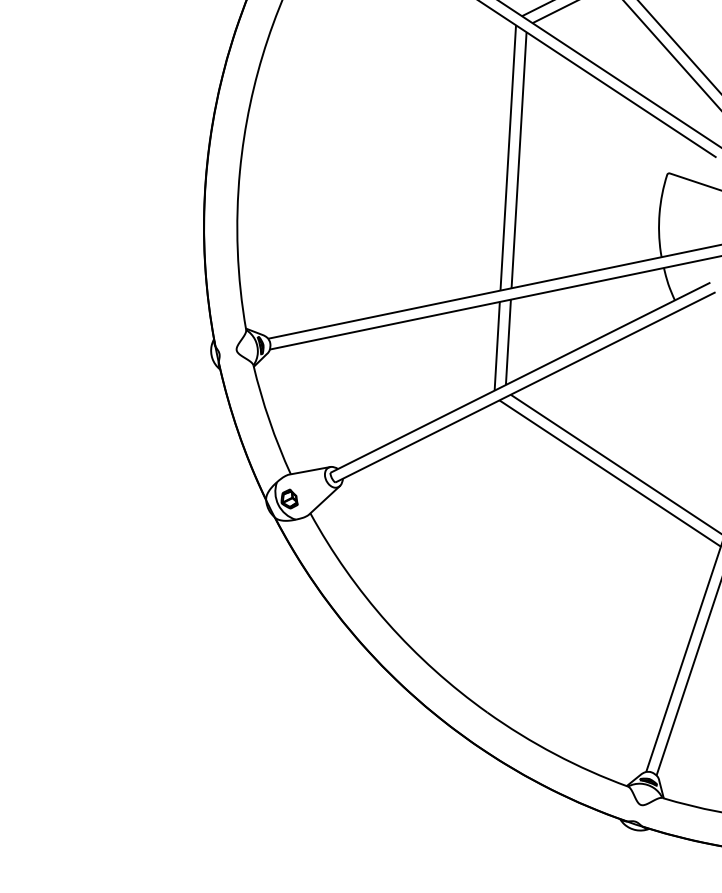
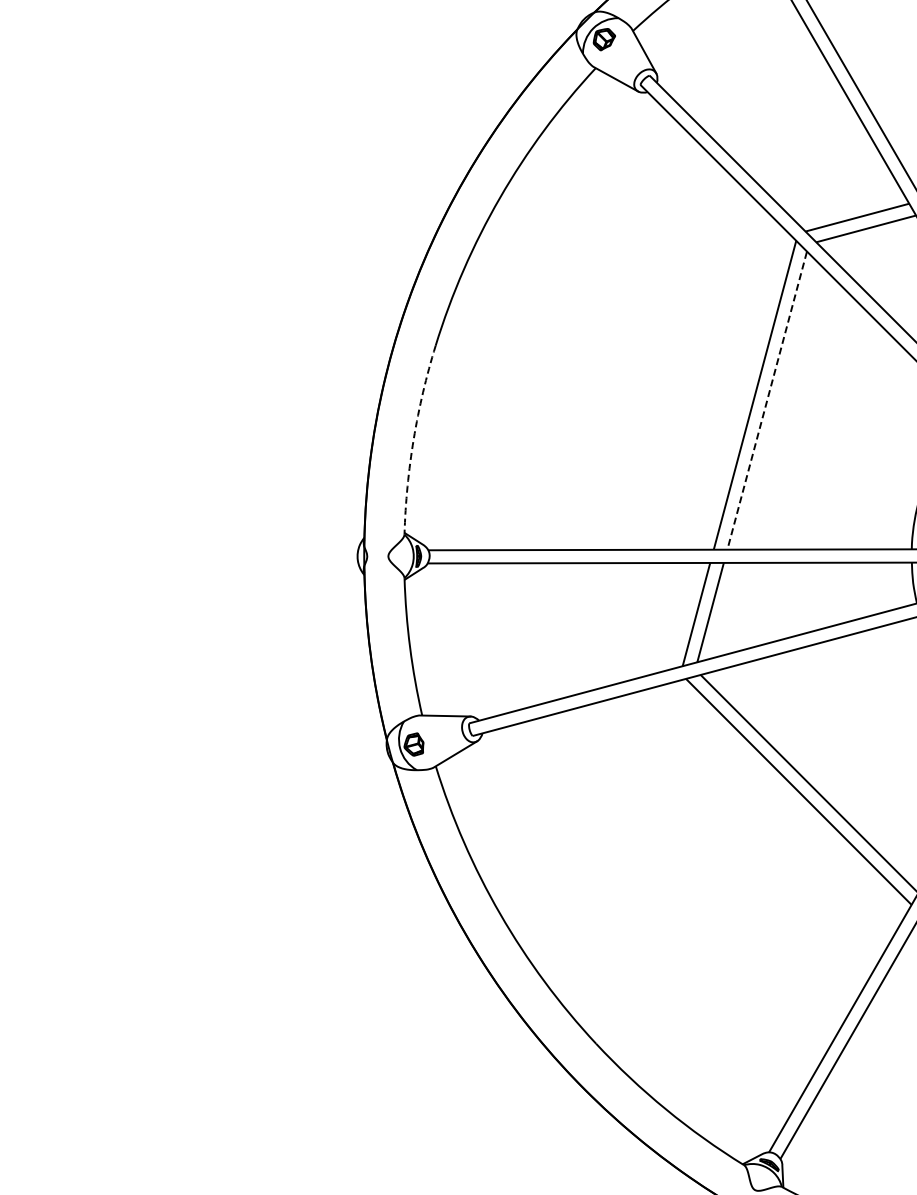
line: (519, 160) -> (767, 401), solid -> dashed
arc: (237, 251) -> (413, 439), solid -> dashed

